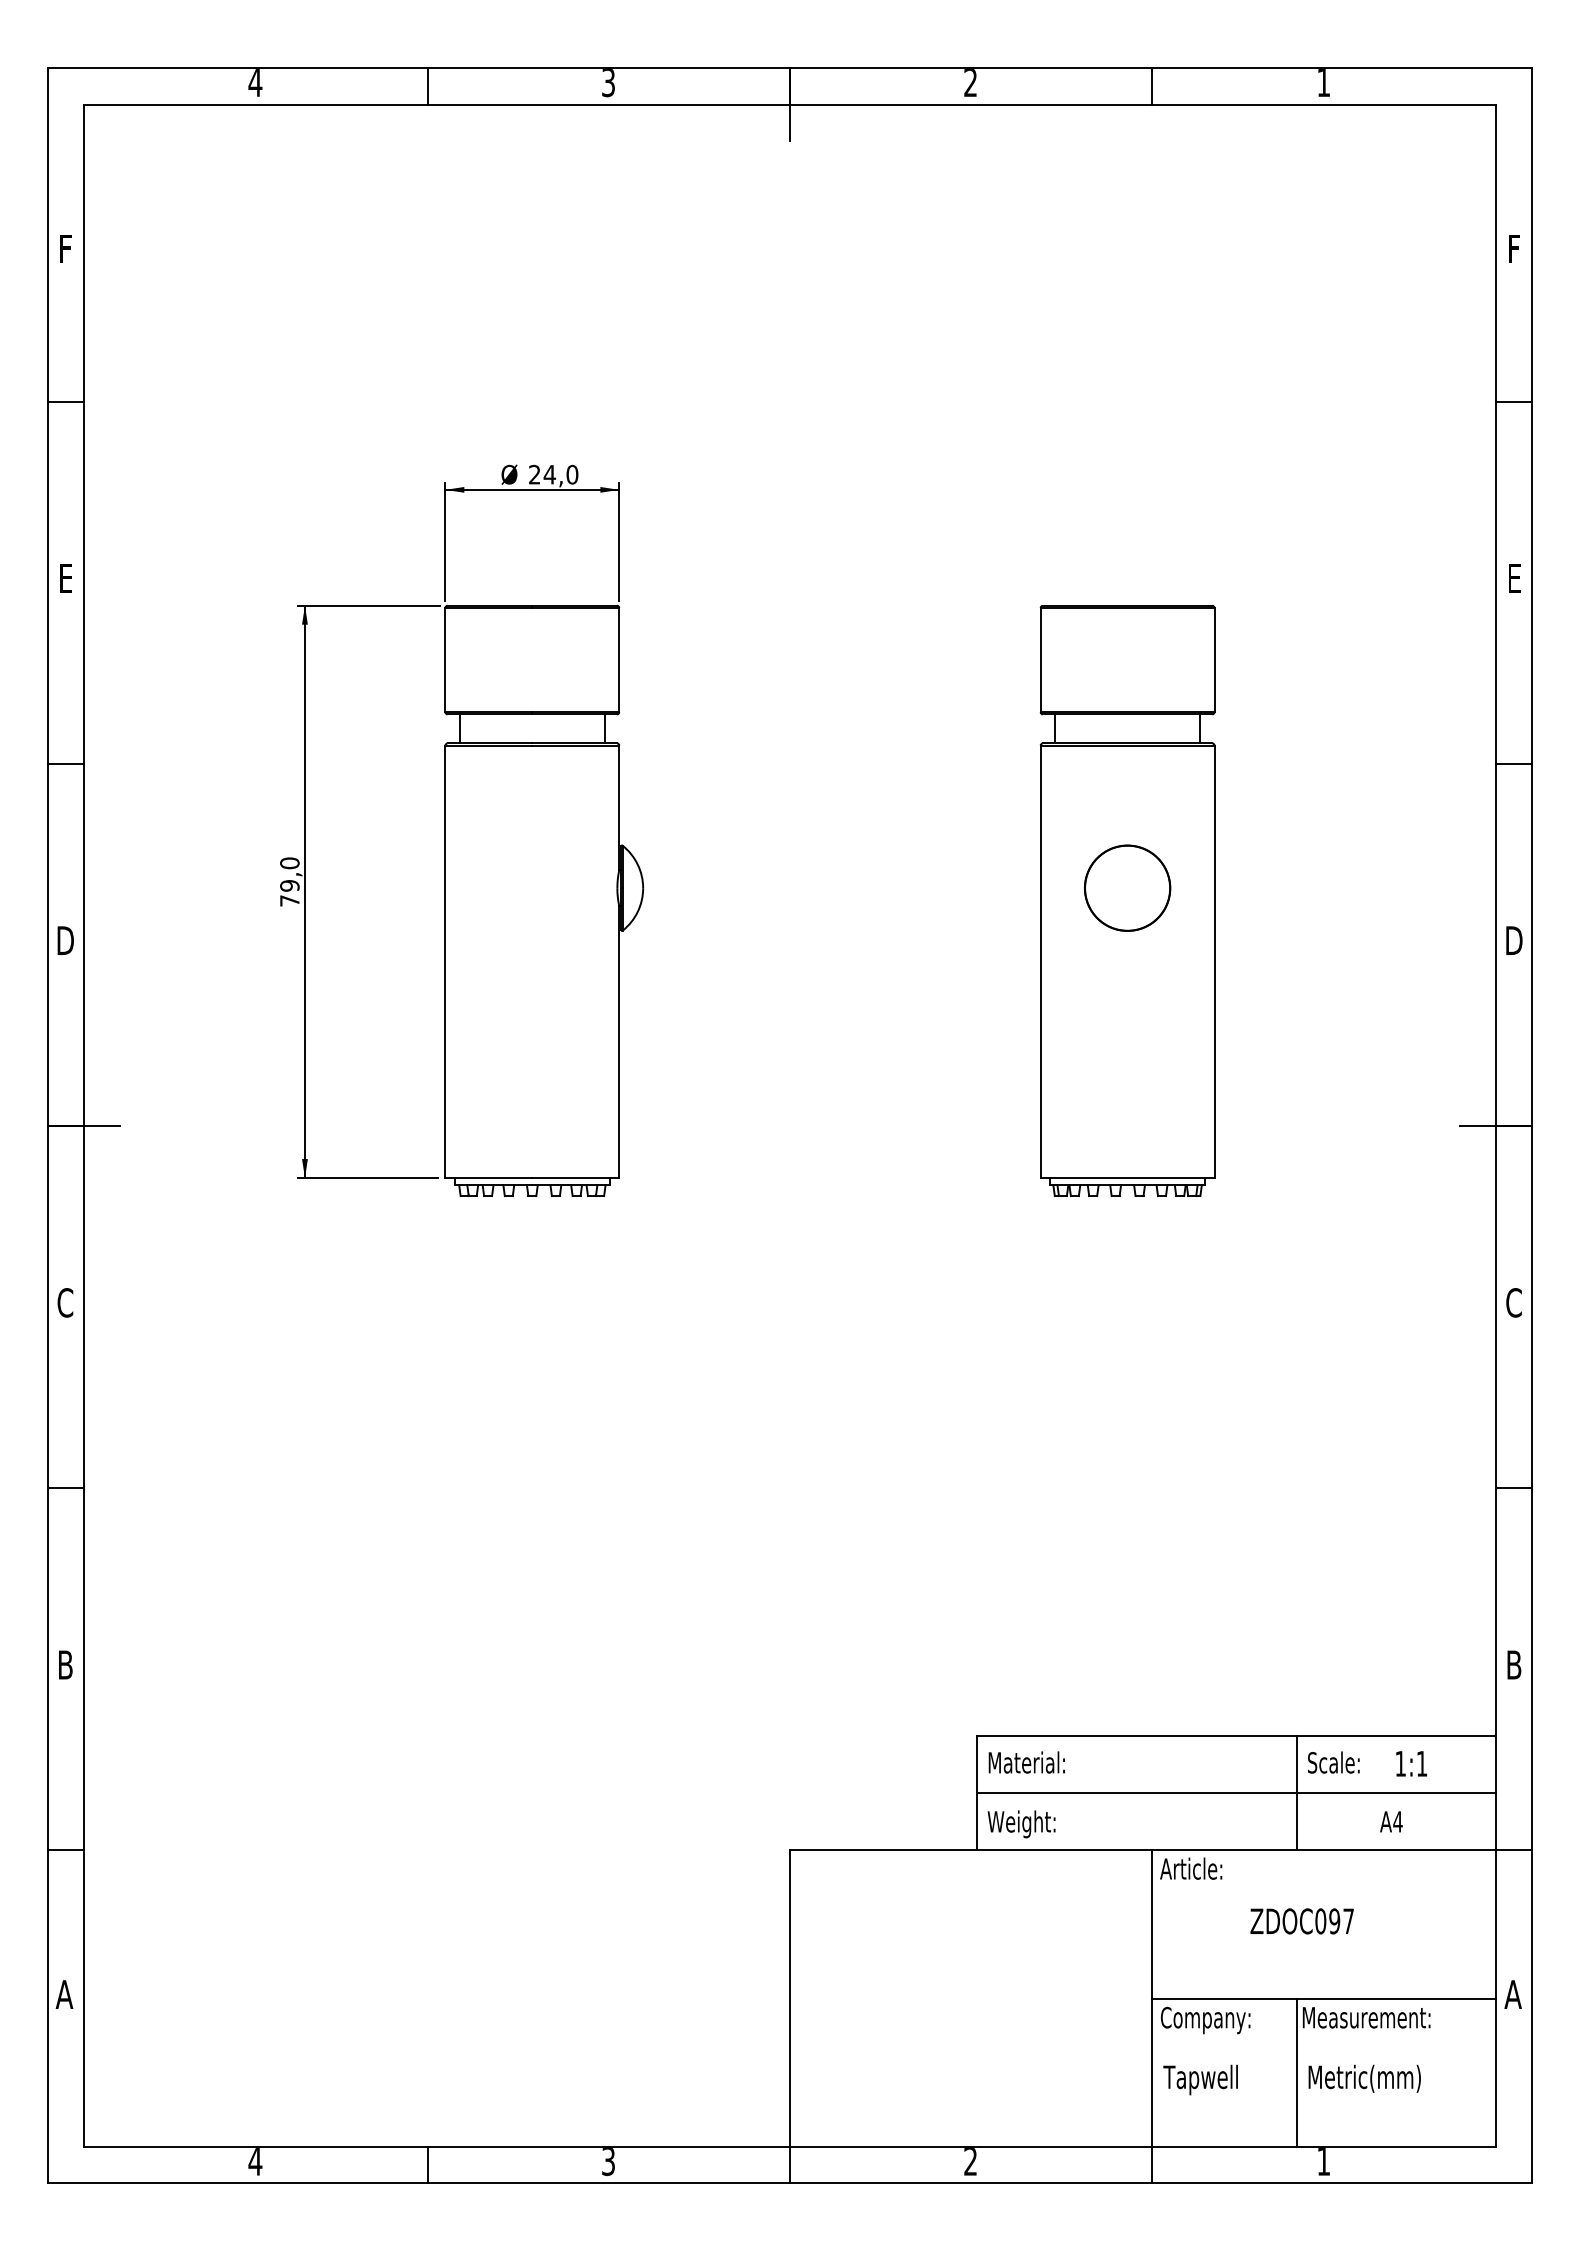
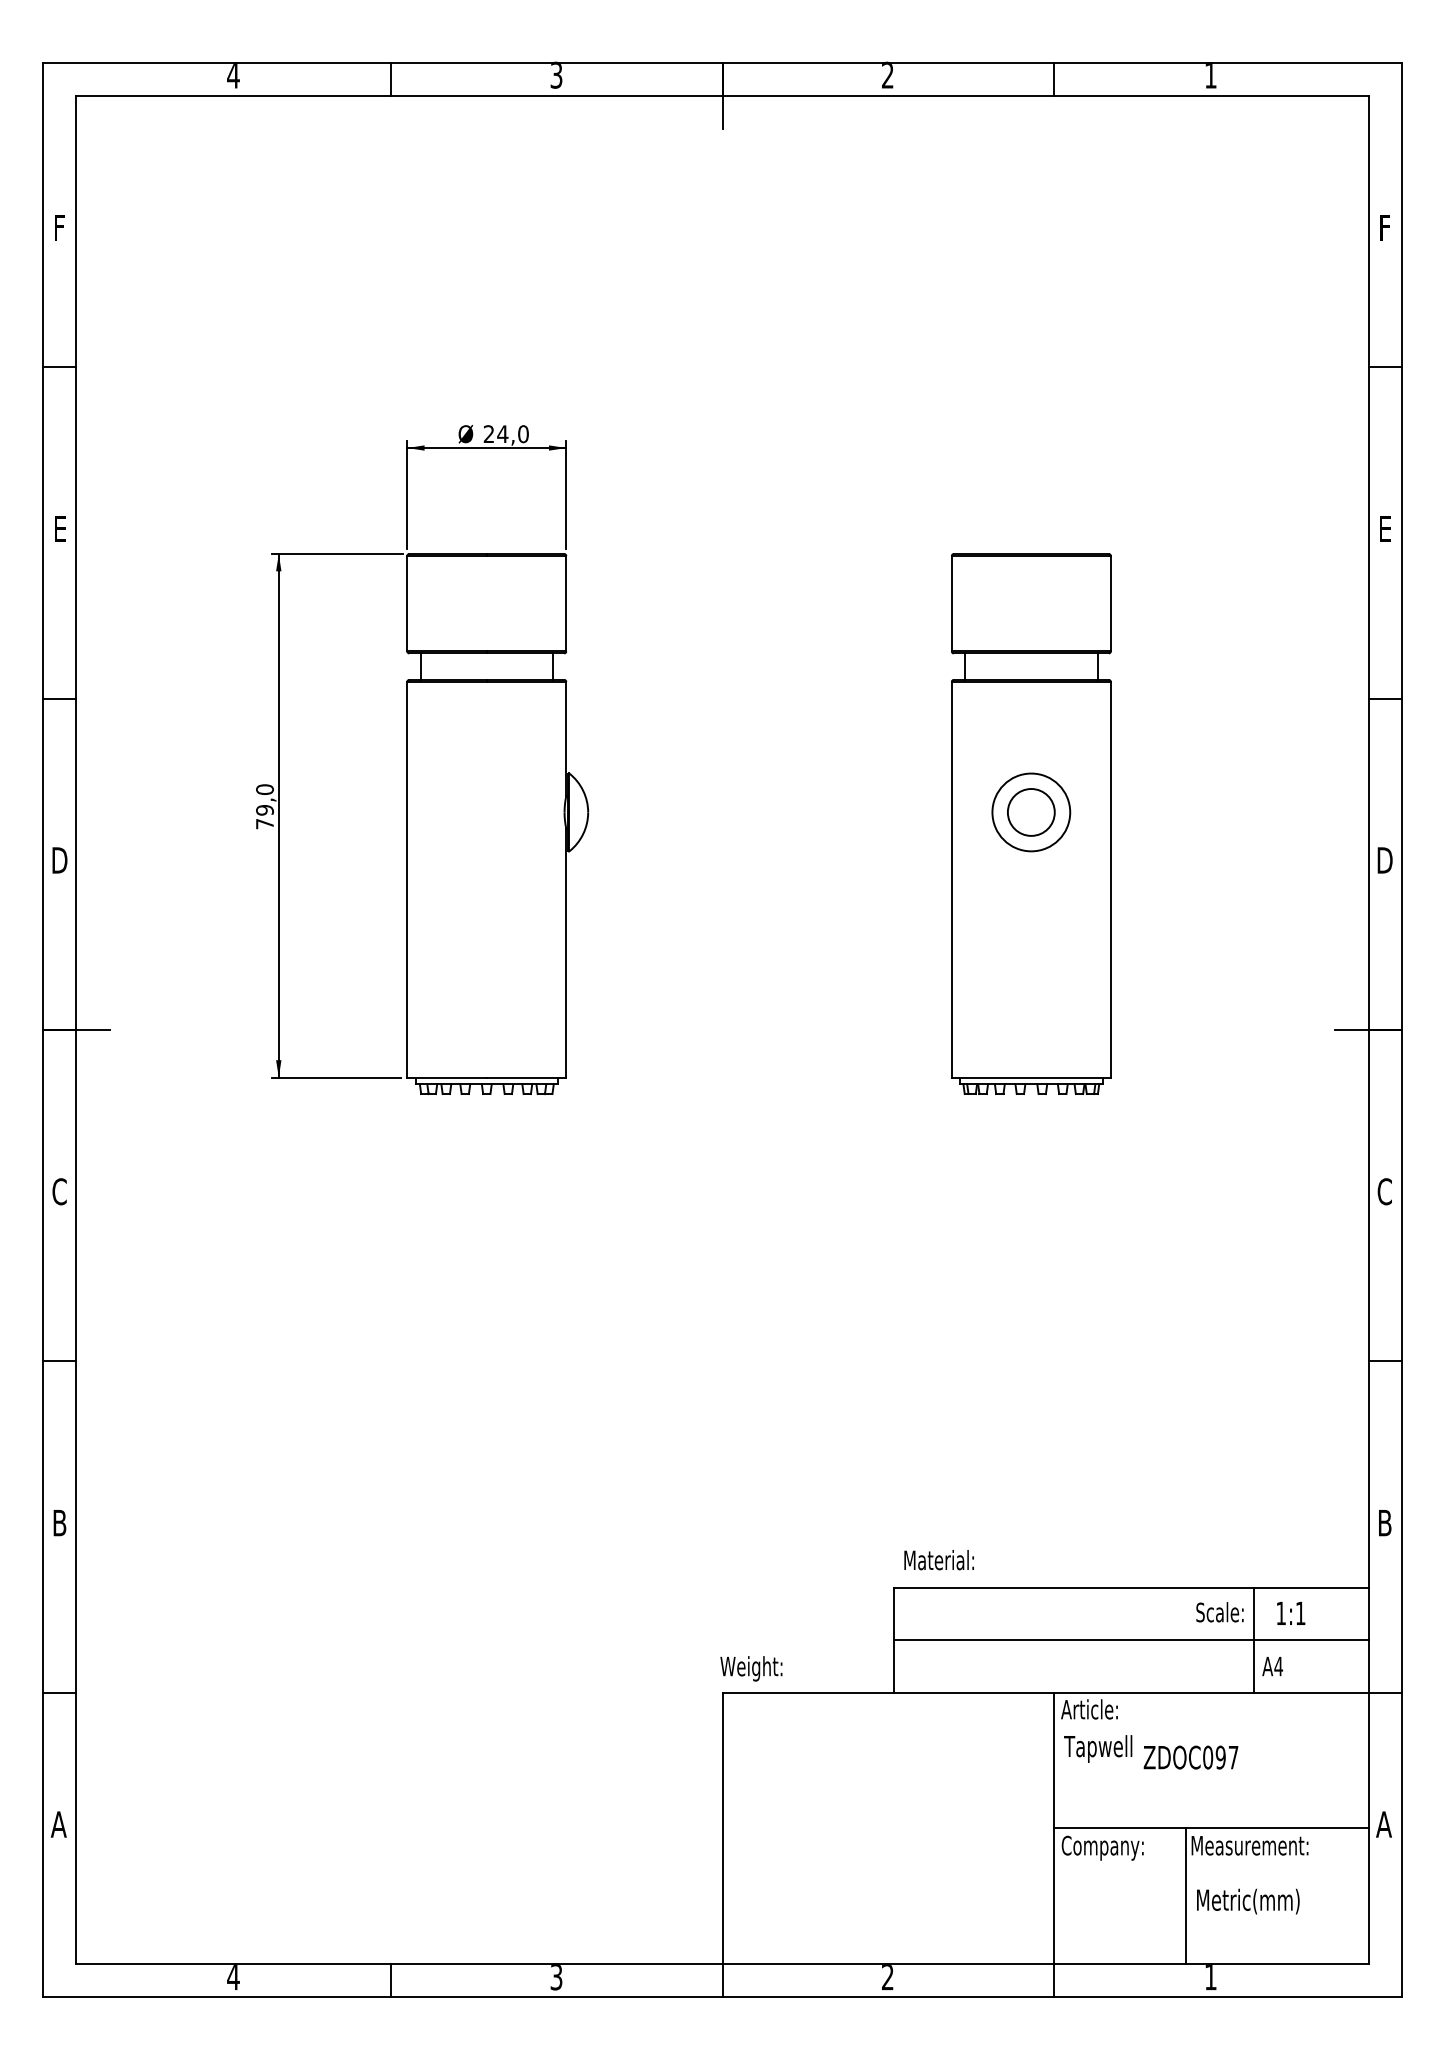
circle: (1127, 887) -> (1031, 811), size x0.6
text: (1026, 1762) -> (938, 1560), moved
line: (1296, 1792) -> (1253, 1639), moved
text: (1021, 1824) -> (751, 1668), moved
text: (1200, 2079) -> (1098, 1748), moved

